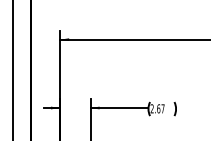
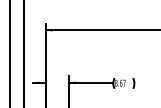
text: (151, 108) -> (115, 83), 2.67 -> 8.67

